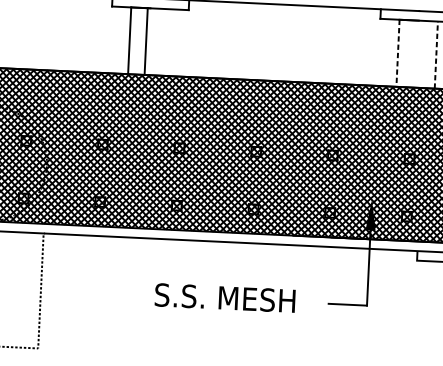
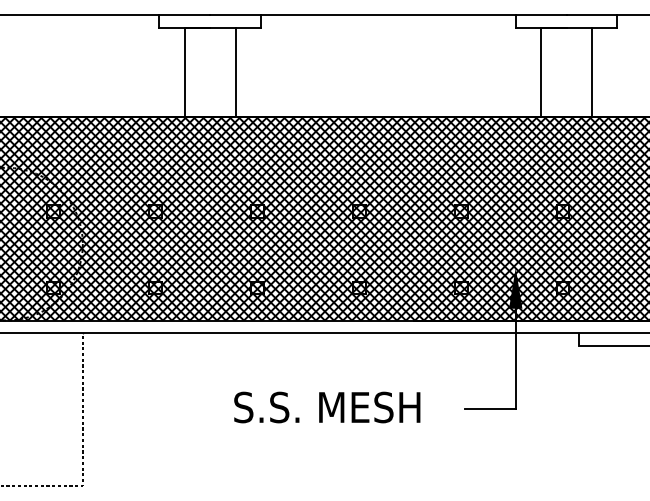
line: (146, 41) -> (235, 72), moved
line: (398, 53) -> (541, 72), dashed -> solid
line: (435, 55) -> (591, 72), dashed -> solid

